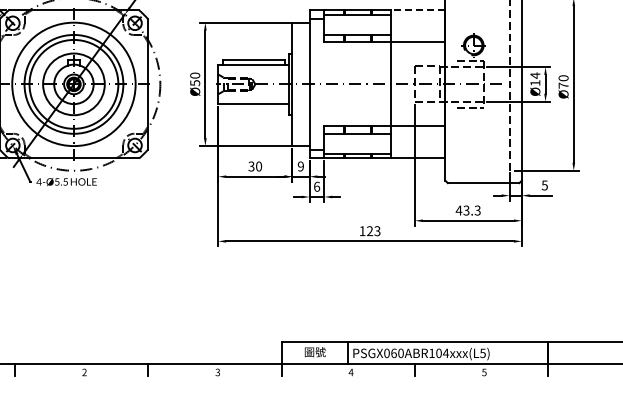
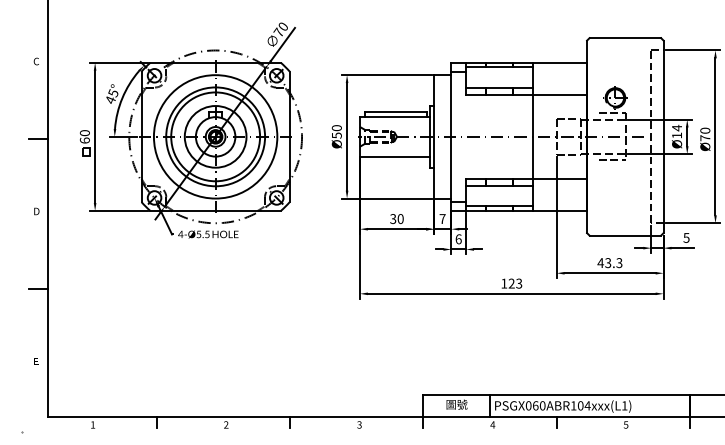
line: (417, 10) -> (559, 62), dashed -> solid
text: (300, 167) -> (442, 219), 9 -> 7
text: (482, 353) -> (624, 405), PSGX060ABR104xxx(L5) -> PSGX060ABR104xxx(L1)

